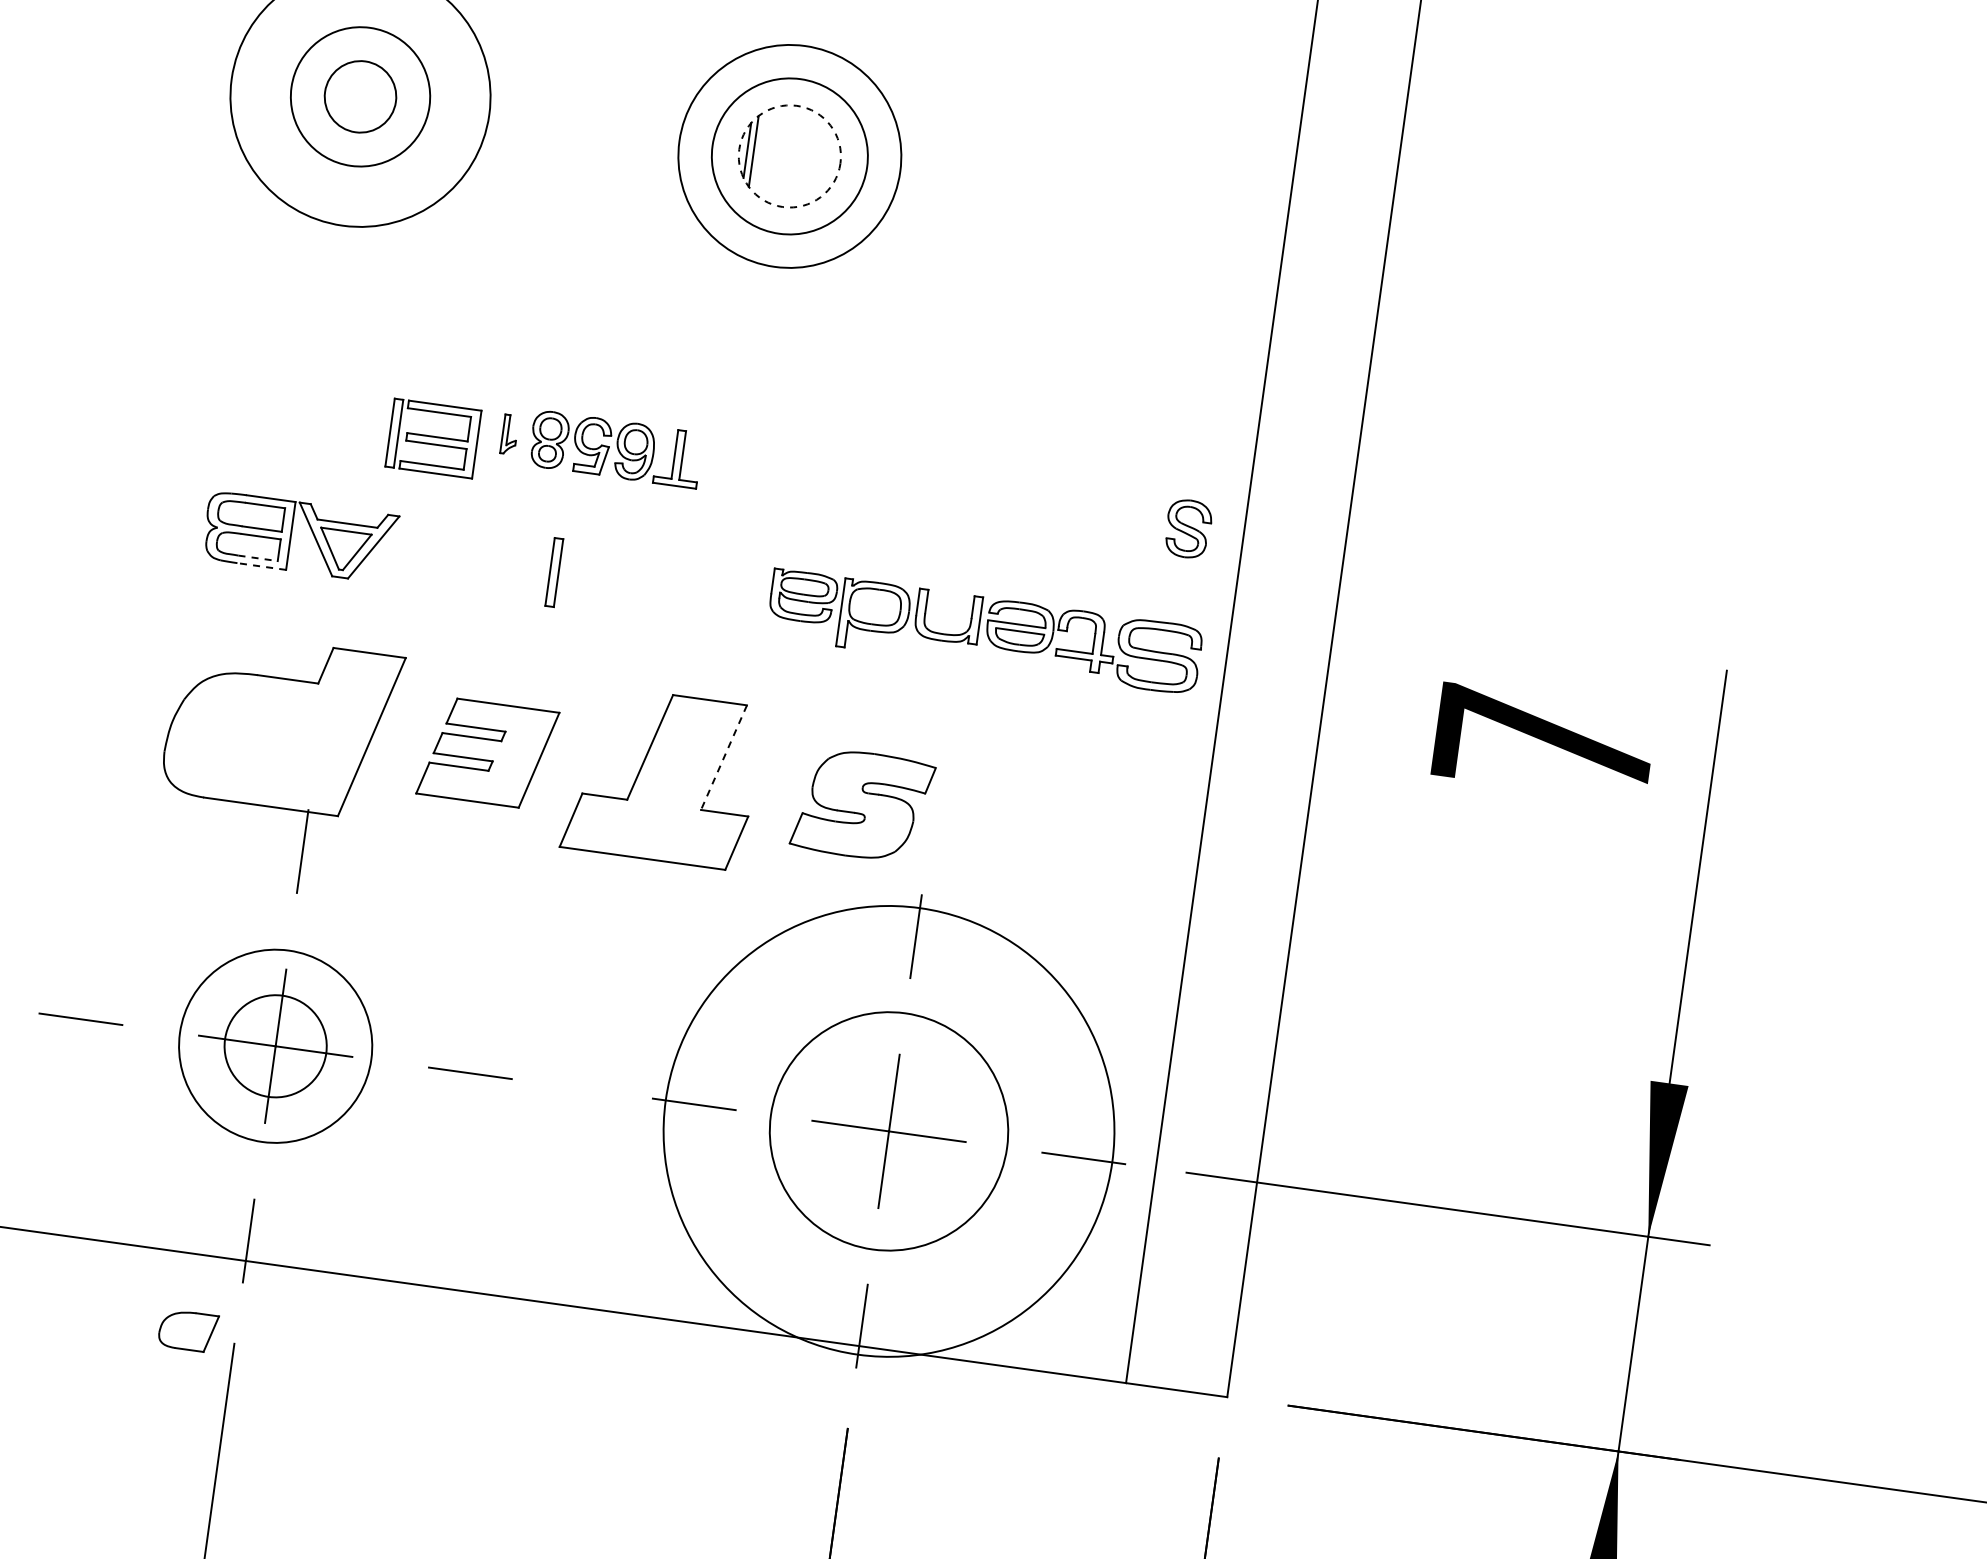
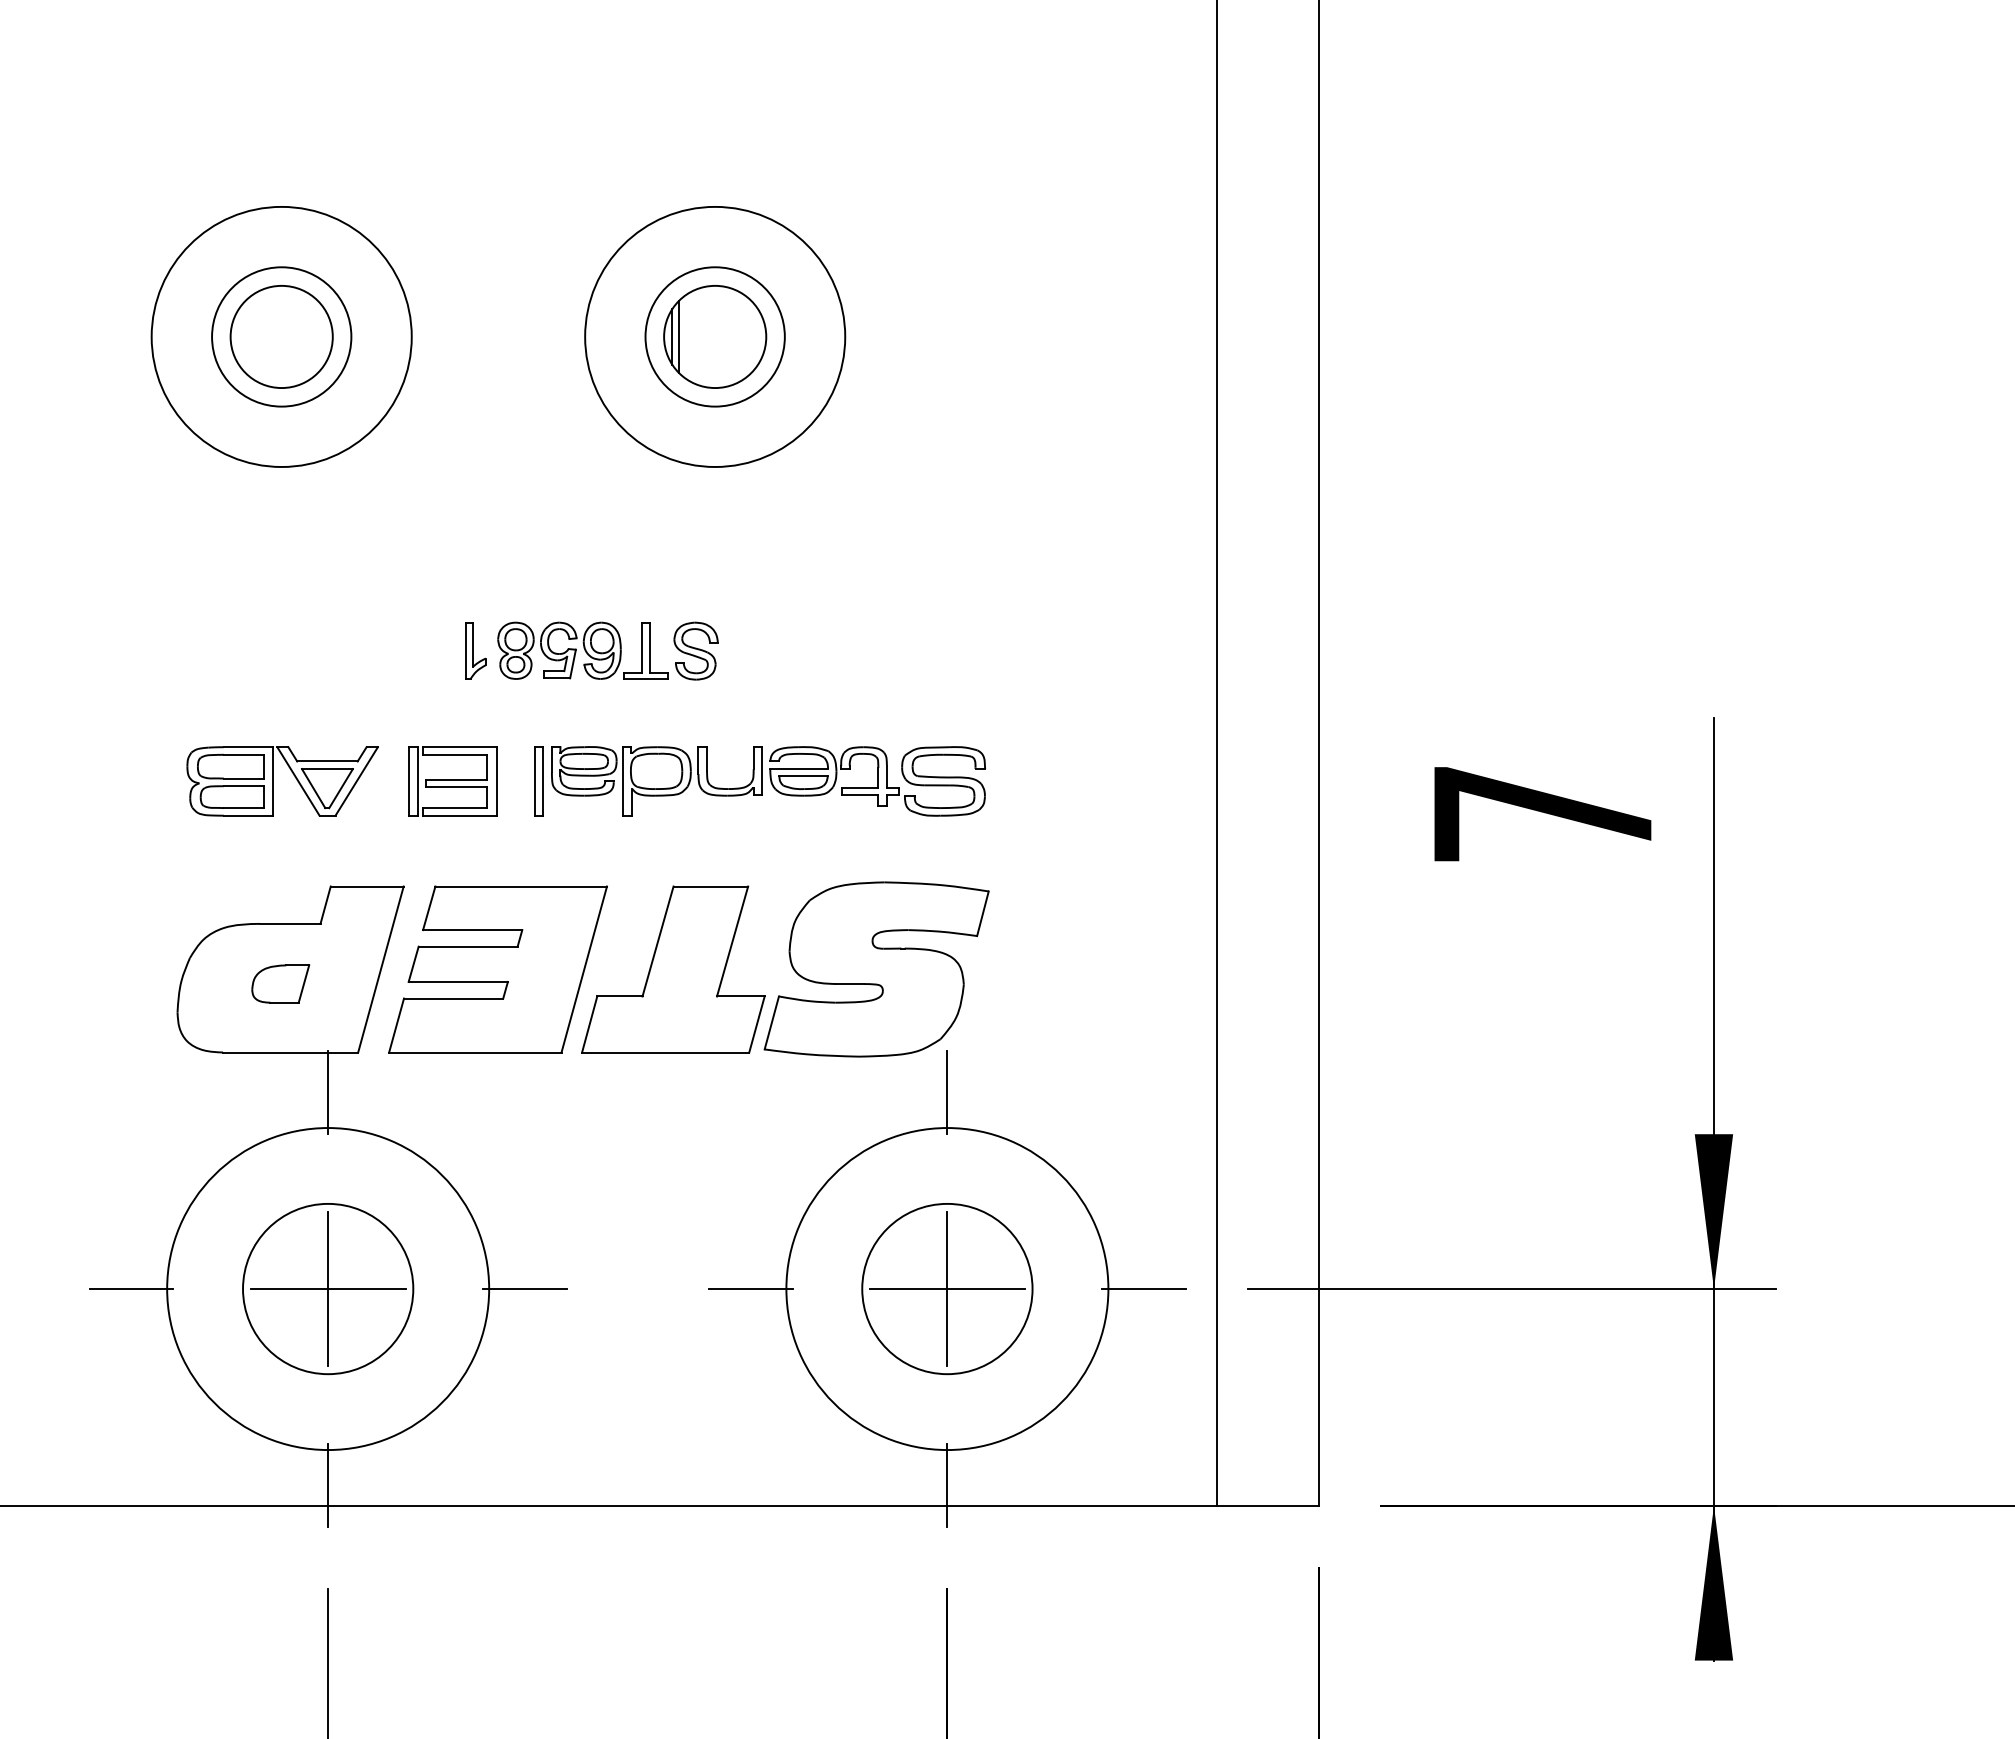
circle: (360, 96) -> (281, 336), size x1.43
circle: (789, 155) -> (714, 336), size x0.62
circle: (790, 156) -> (715, 336), dashed -> solid
circle: (790, 156) -> (715, 336), size x1.67
part: (509, 434) -> (475, 650), size x1.43
part: (433, 438) -> (452, 781), moved
part: (1187, 528) -> (695, 650), moved
line: (257, 558) -> (243, 808), dashed -> solid
line: (261, 566) -> (248, 815), dashed -> solid
part: (984, 632) -> (768, 781), moved
part: (487, 753) -> (497, 969), size x1.67
line: (723, 757) -> (732, 941), dashed -> solid
part: (862, 805) -> (876, 969), size x1.67
circle: (276, 1045) -> (328, 1288), size x1.67
circle: (275, 1046) -> (328, 1289), size x1.67
circle: (889, 1130) -> (947, 1288), size x0.71
circle: (889, 1131) -> (947, 1289), size x0.71
part: (188, 1330) -> (280, 983), moved

